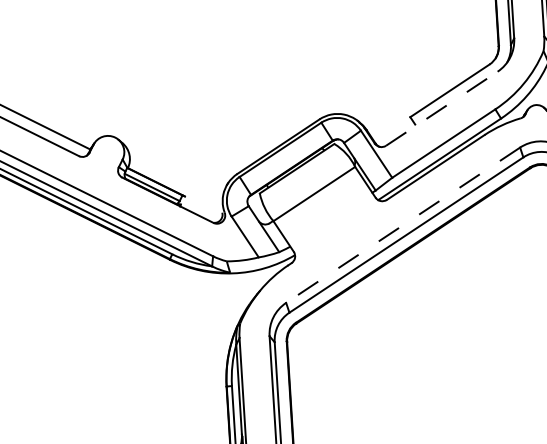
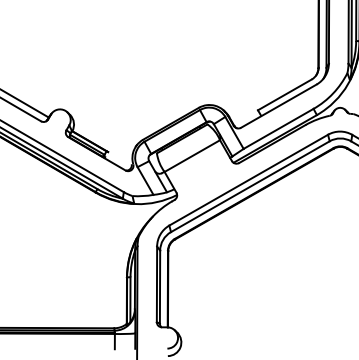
line: (441, 109) -> (278, 106), dashed -> solid
line: (402, 225) -> (248, 180), dashed -> solid

